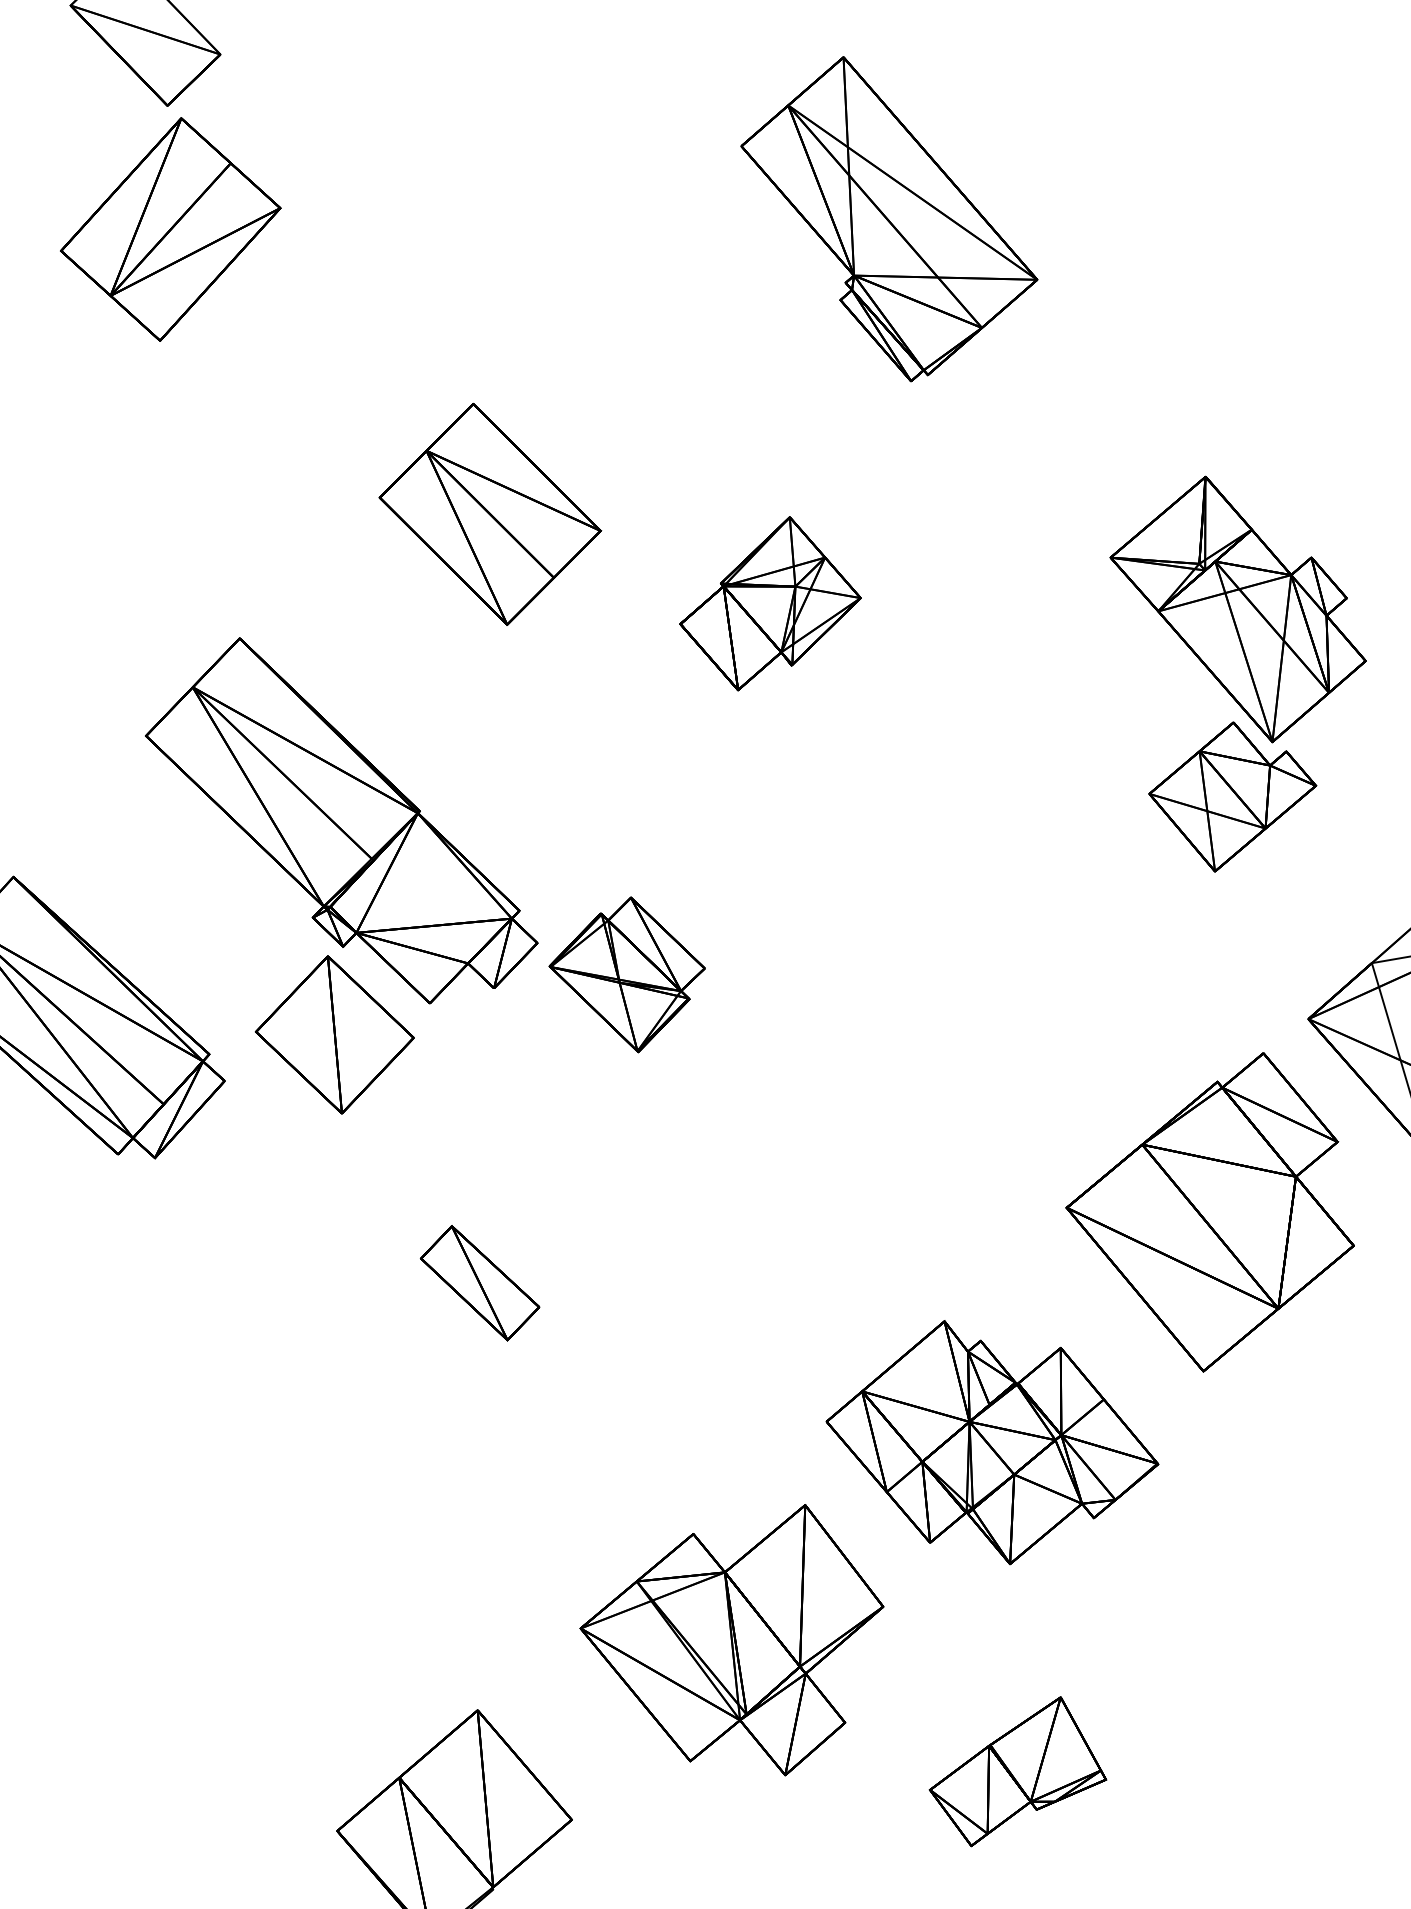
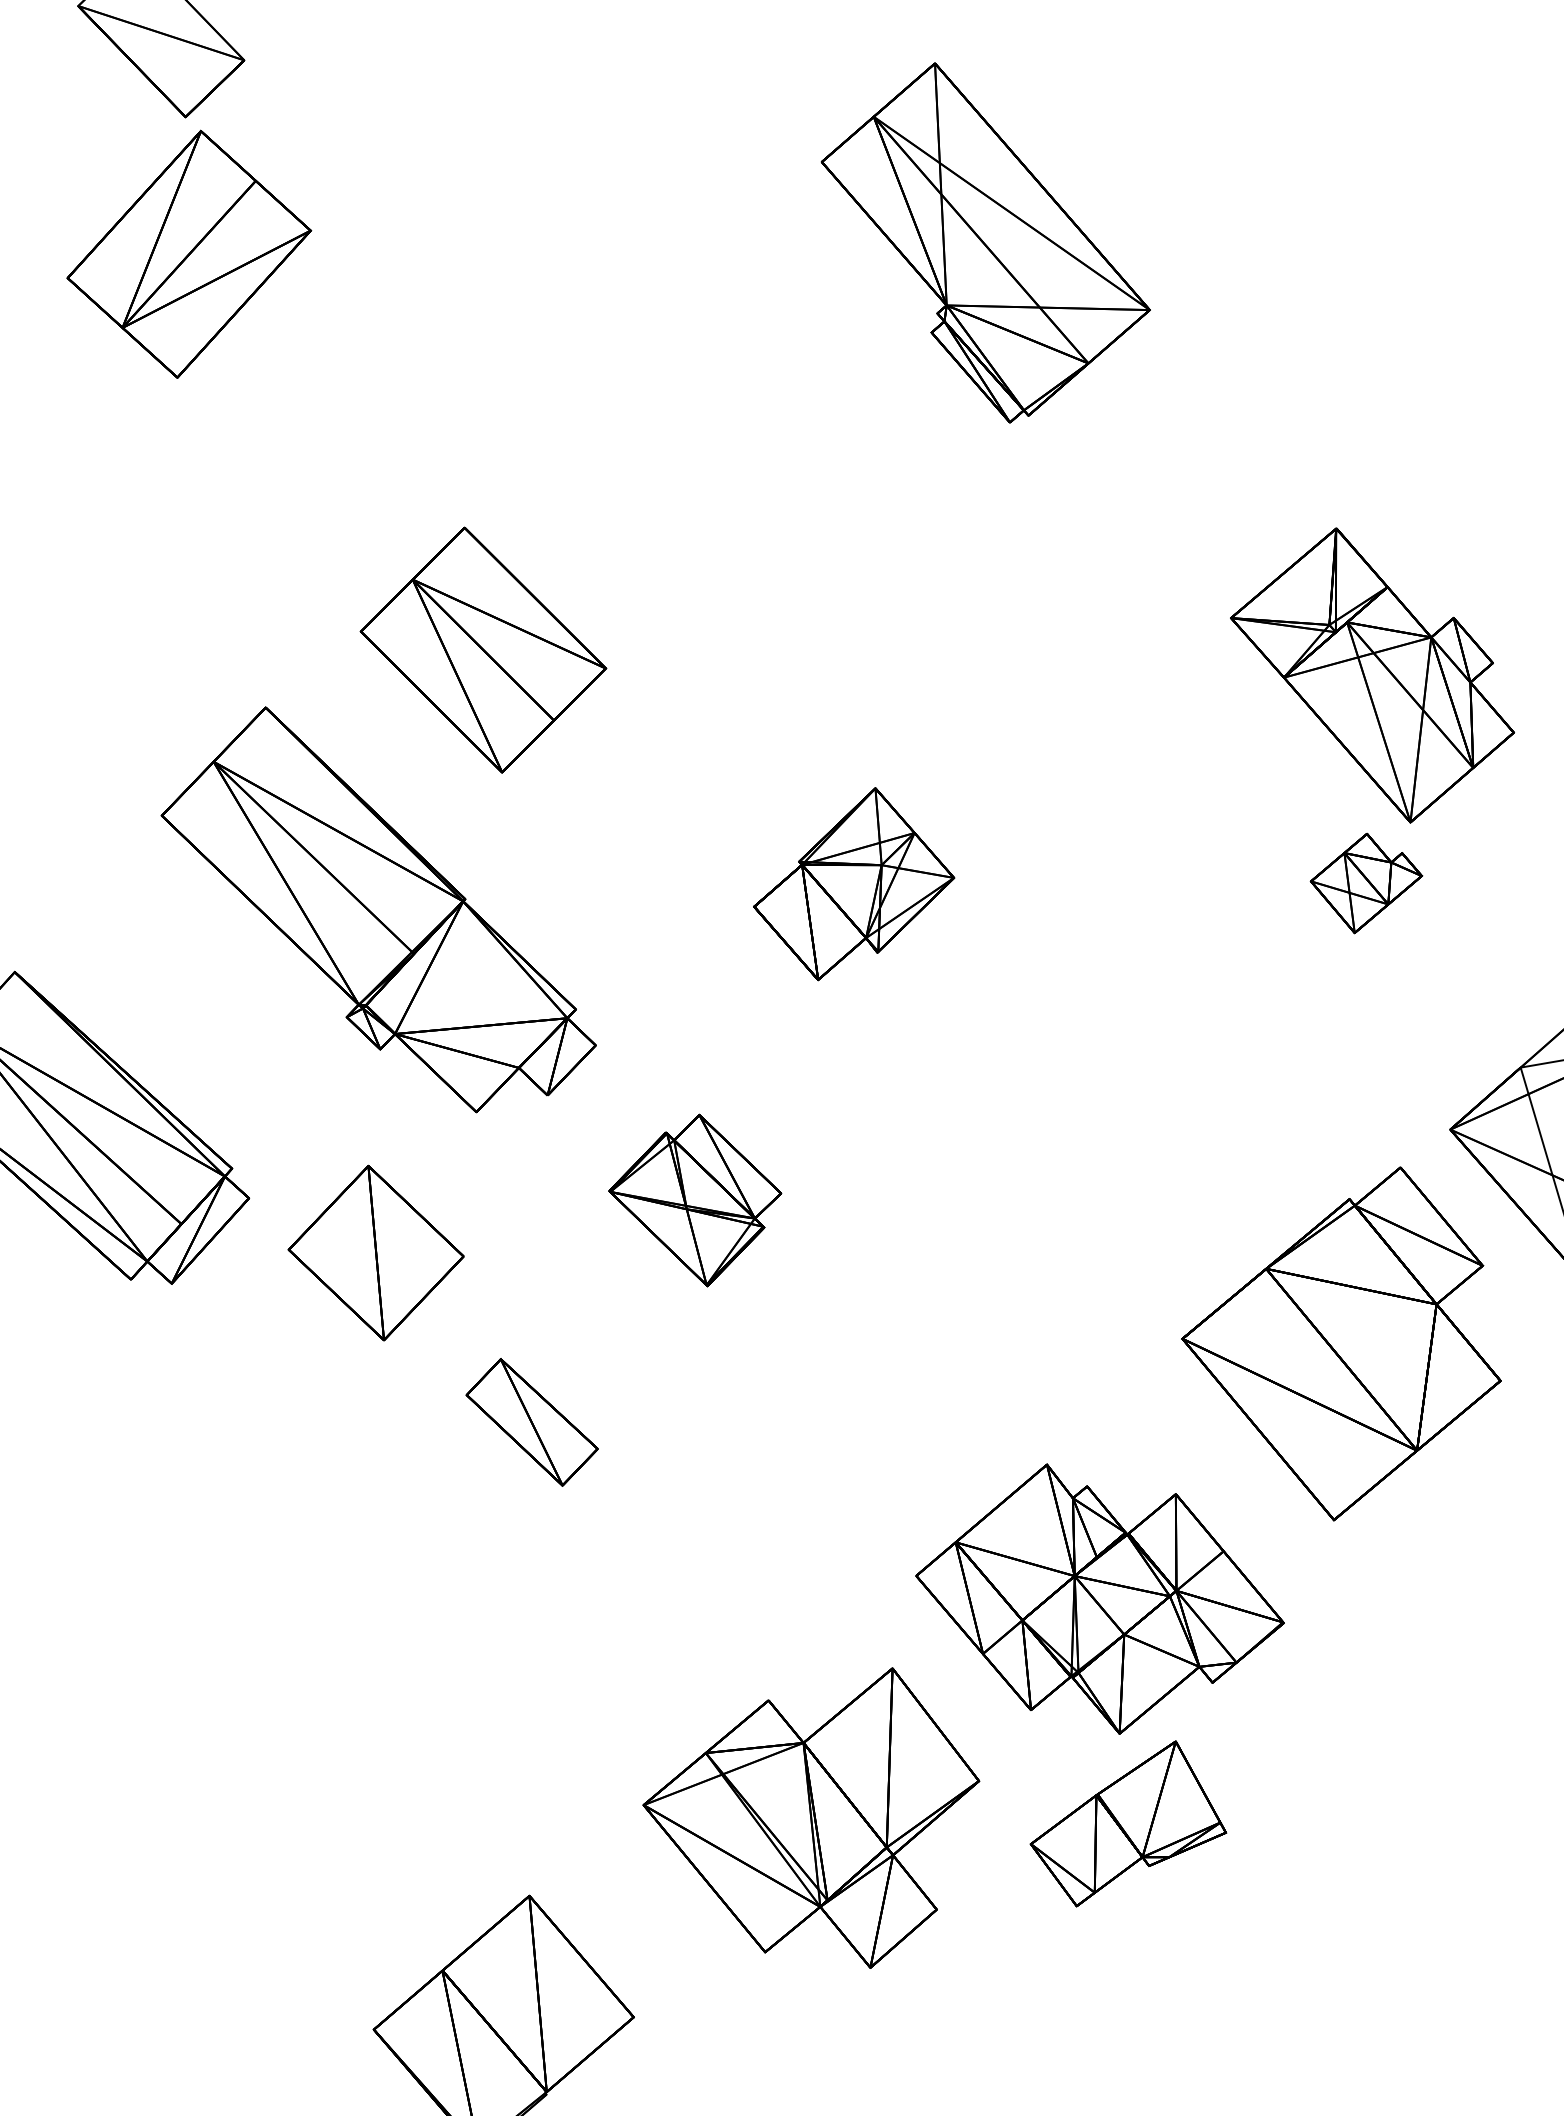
part: (490, 513) -> (483, 649), moved
part: (770, 604) -> (854, 884), moved
part: (1232, 797) -> (1366, 883), size x0.6
part: (627, 974) -> (695, 1200), moved
part: (334, 1034) -> (375, 1252), moved
part: (1018, 1771) -> (1128, 1823), moved

